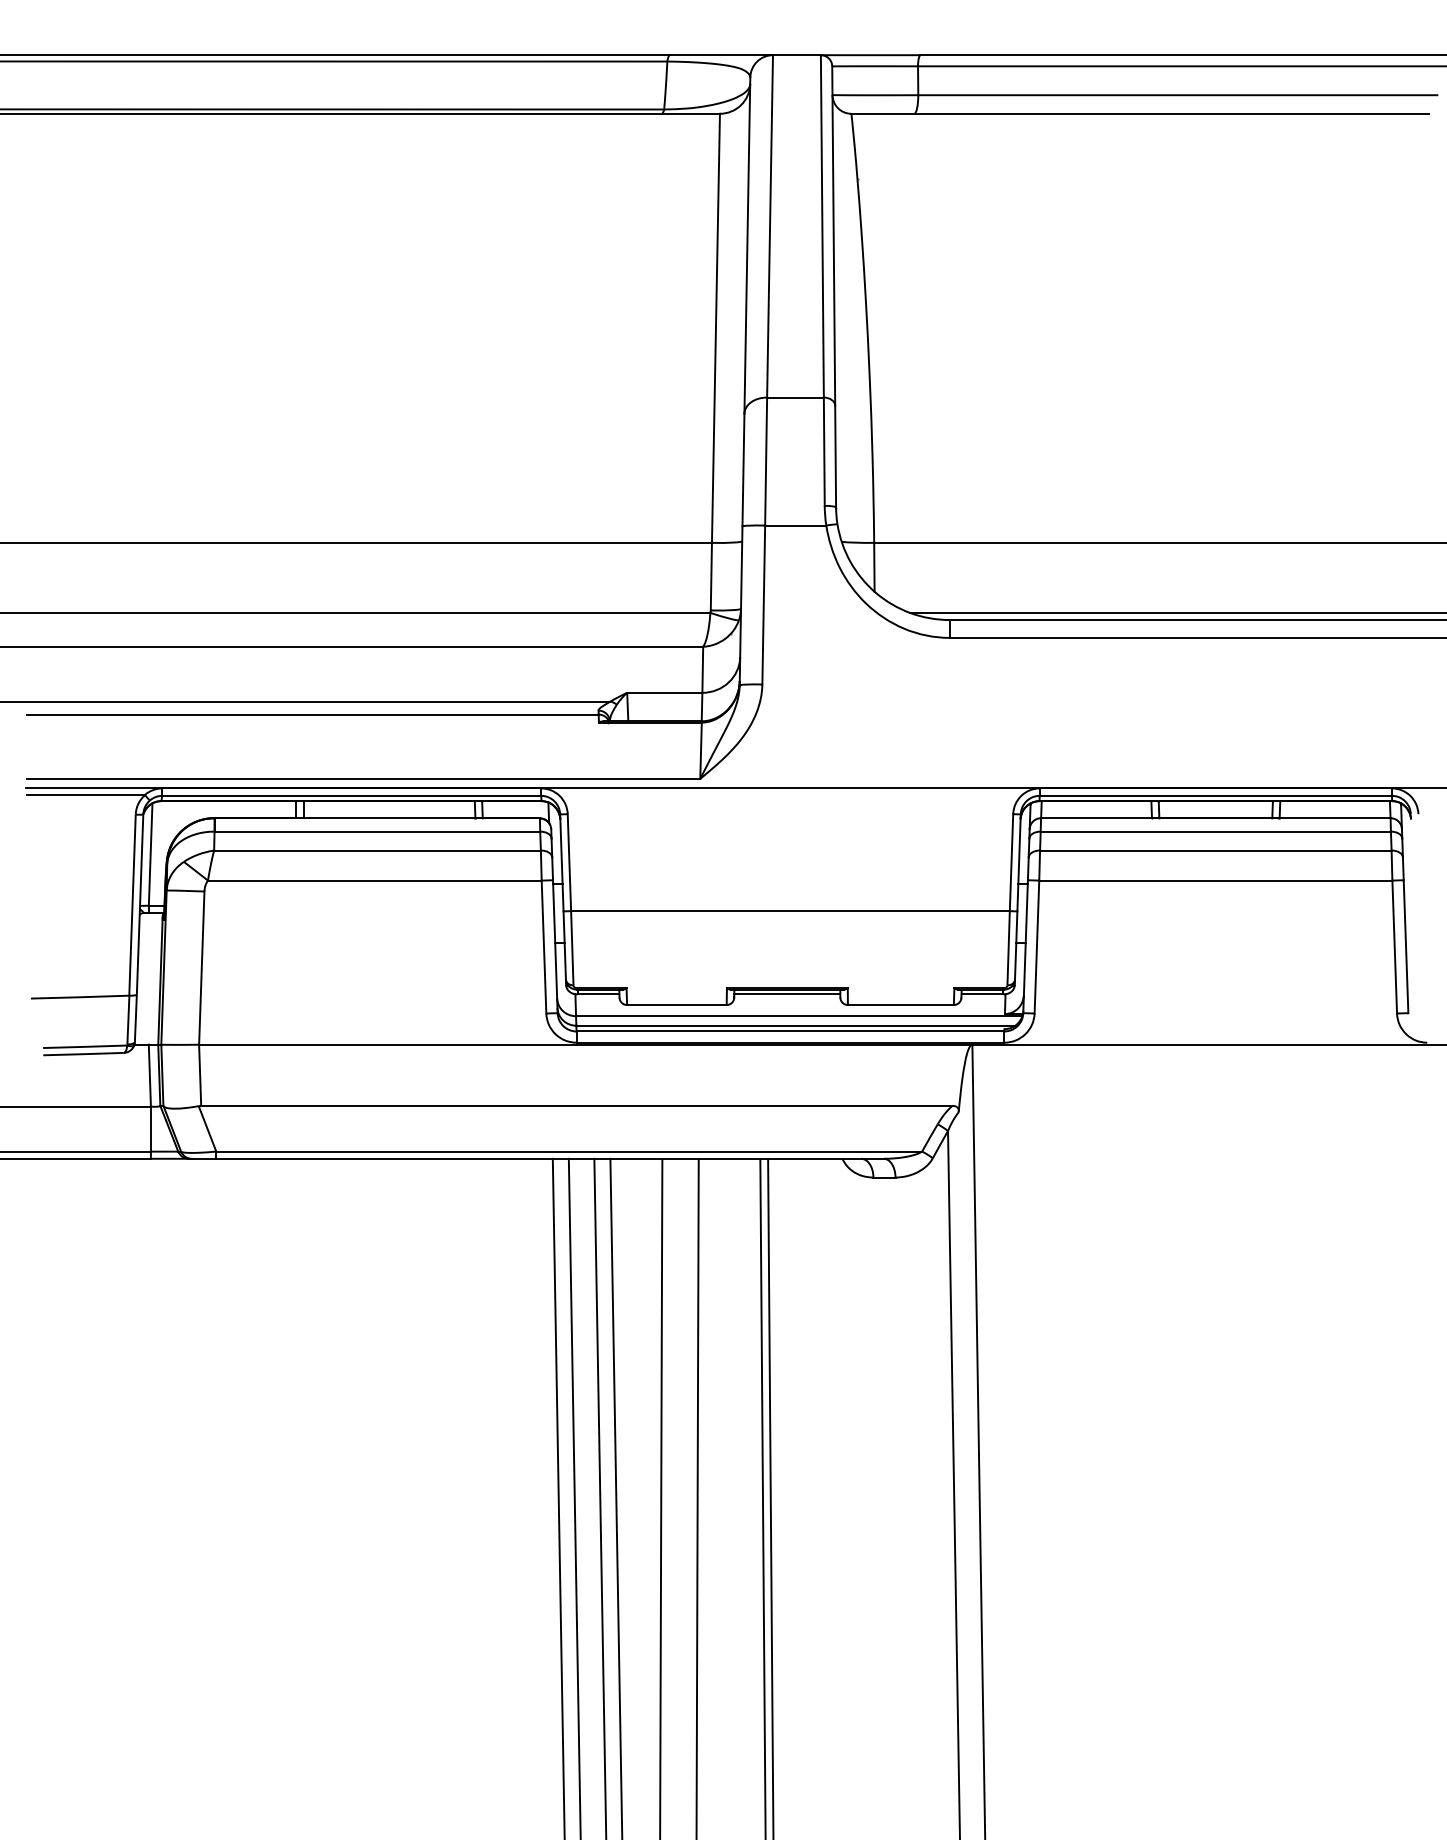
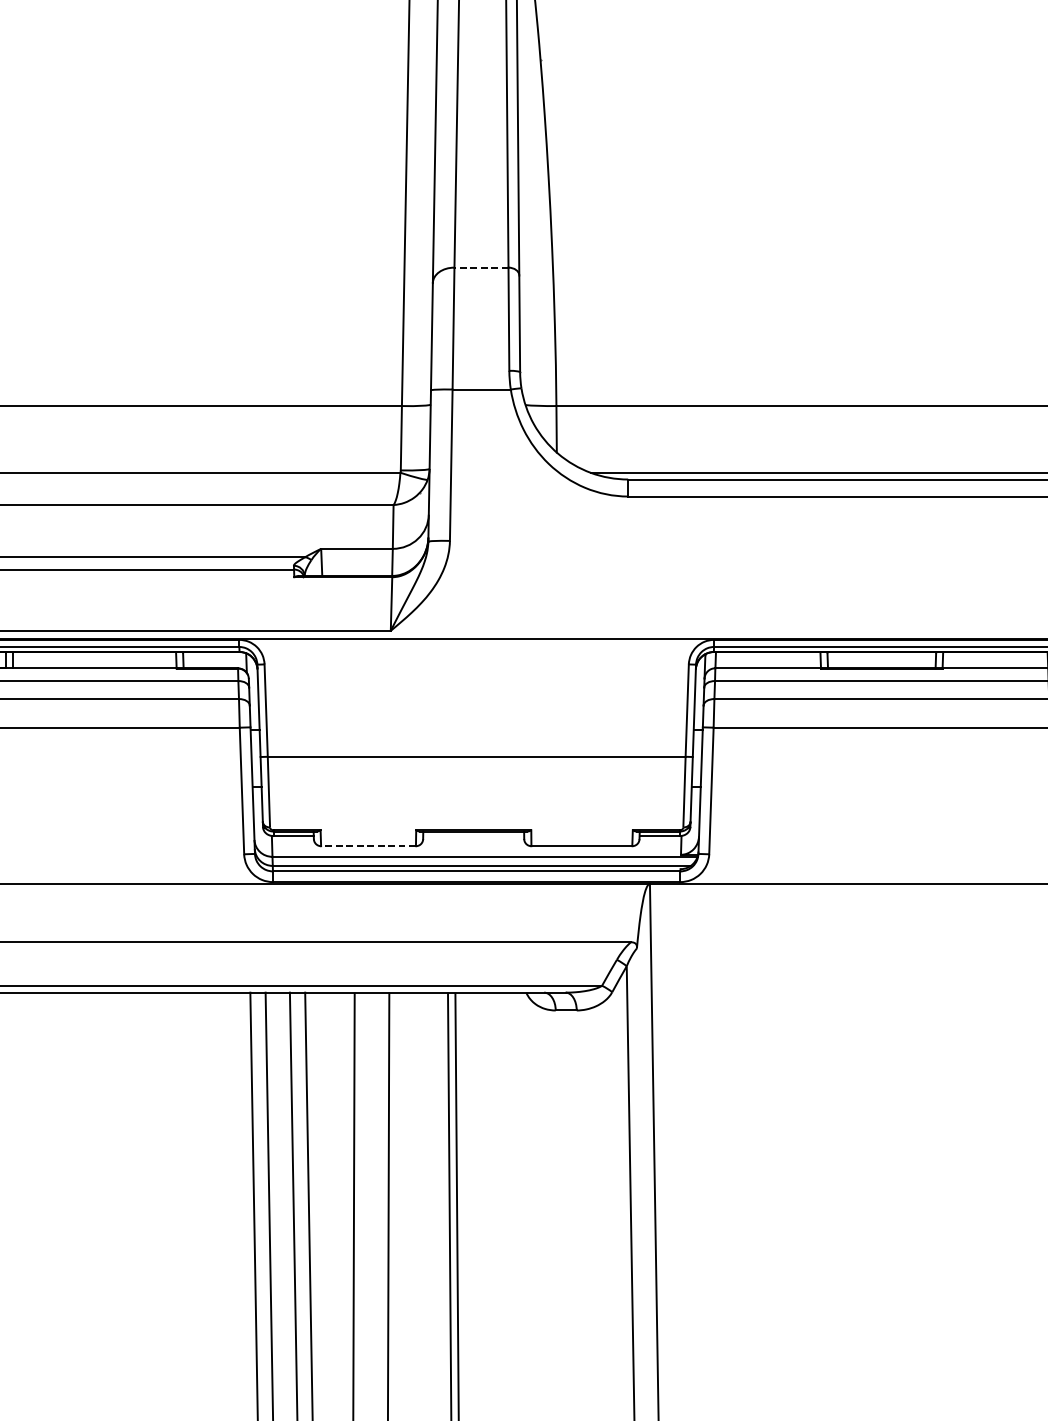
line: (794, 397) -> (480, 267), solid -> dashed
line: (787, 994) -> (473, 836), removed
line: (676, 1005) -> (368, 846), solid -> dashed

